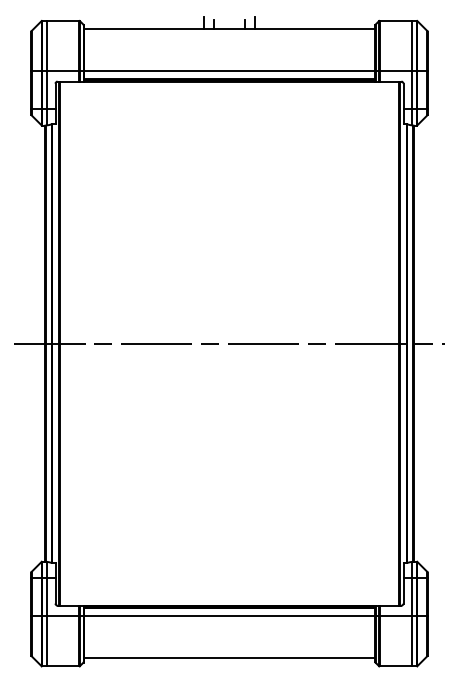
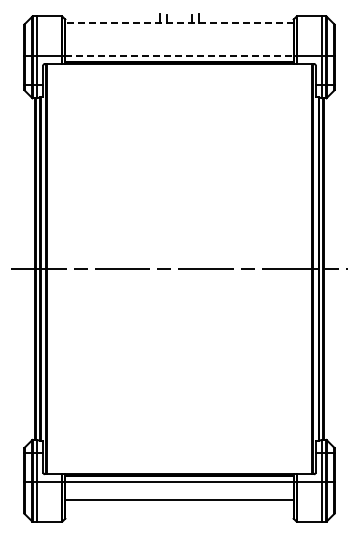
line: (229, 28) -> (179, 22), solid -> dashed
line: (229, 70) -> (179, 55), solid -> dashed
line: (229, 658) -> (179, 500), moved

